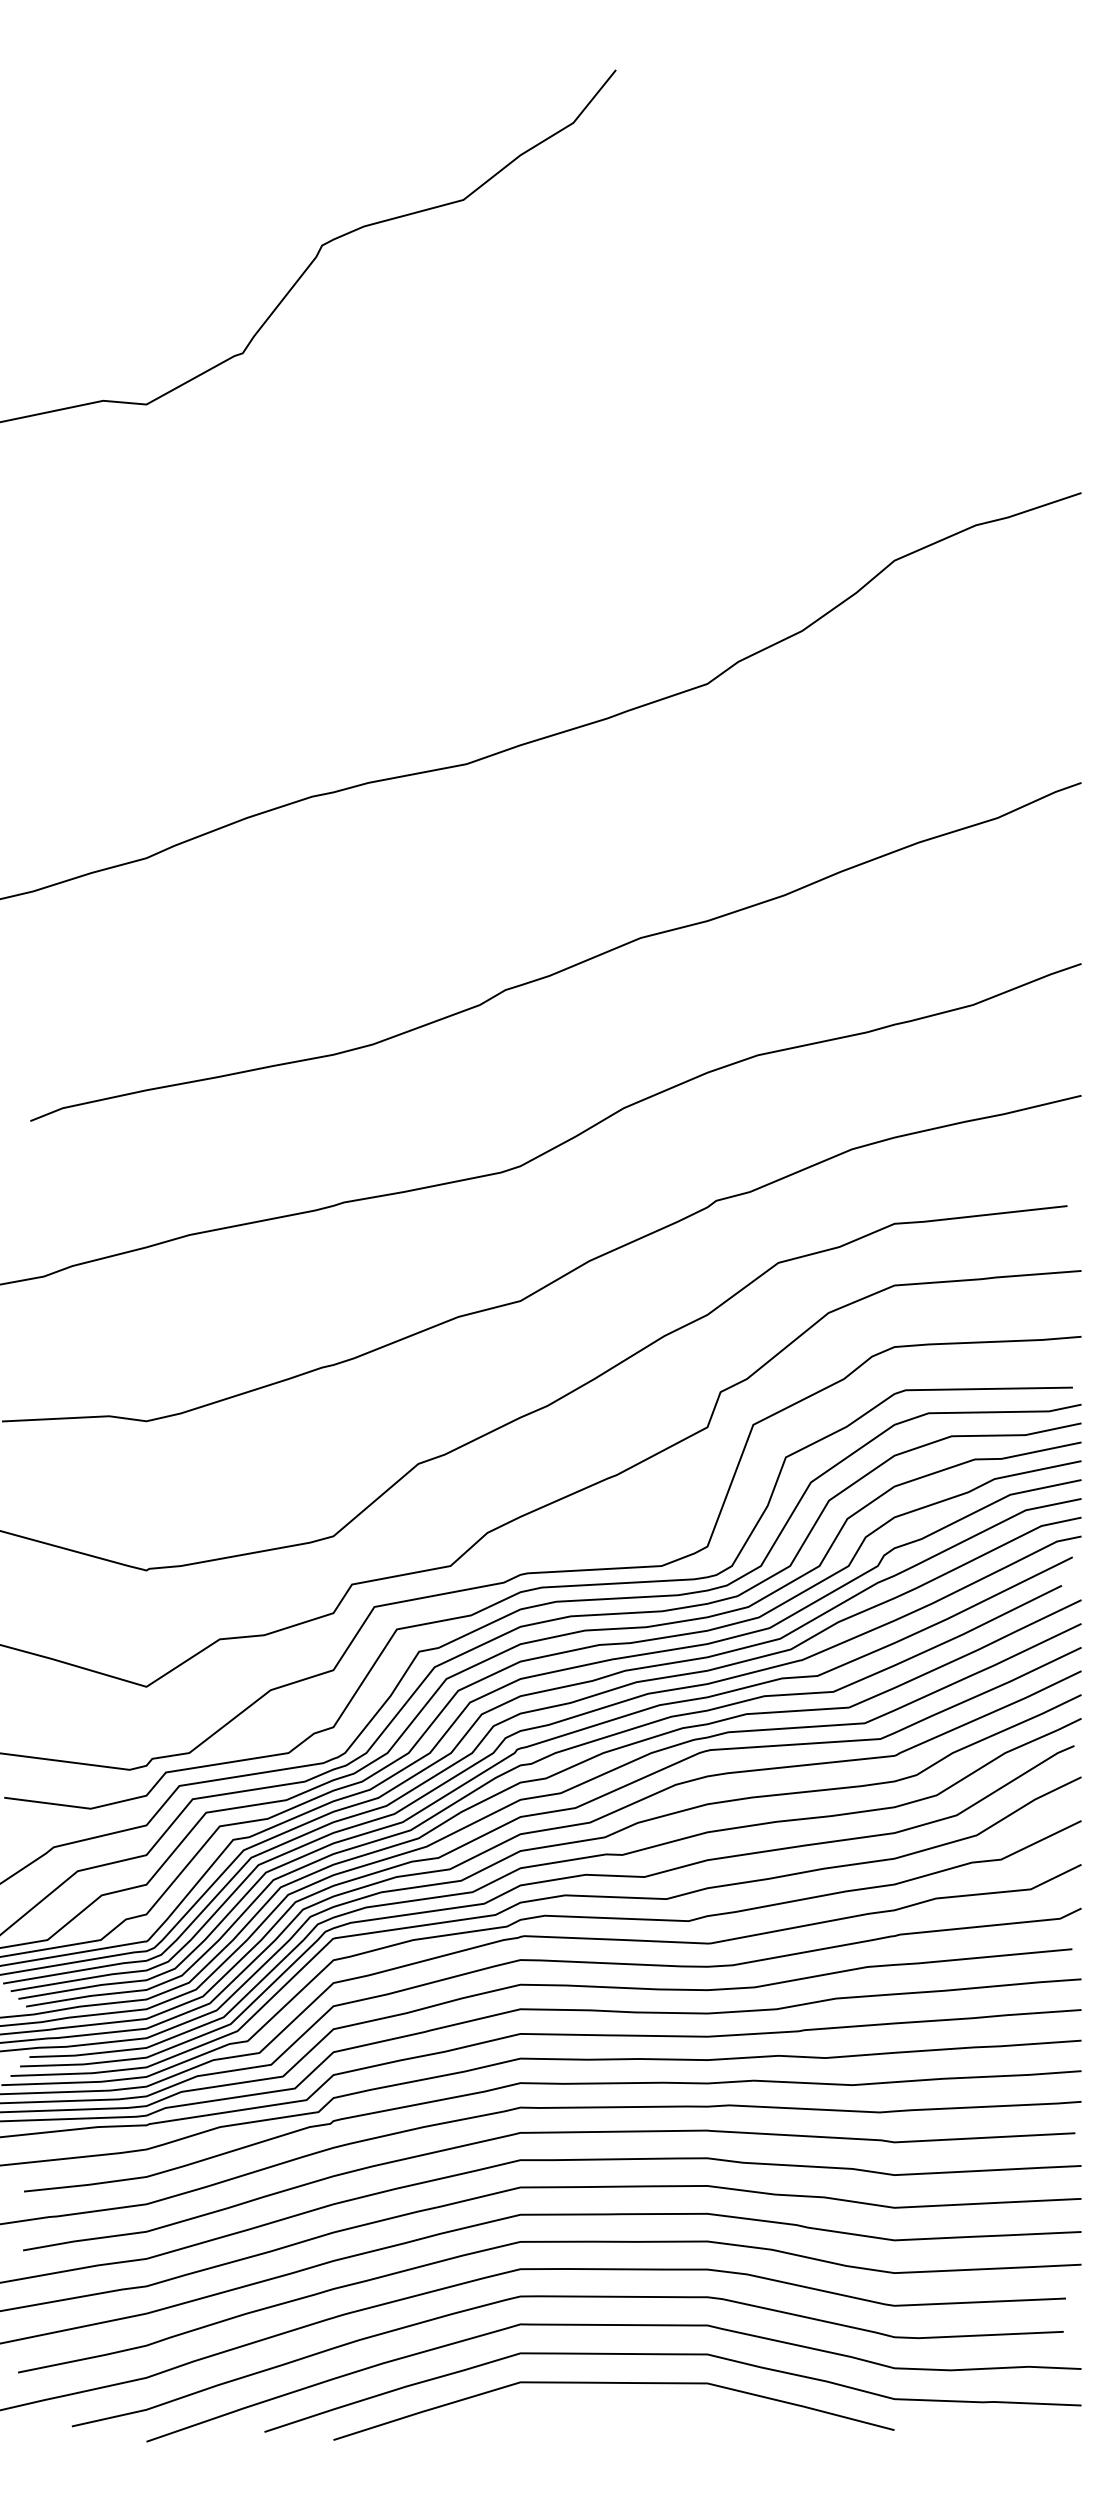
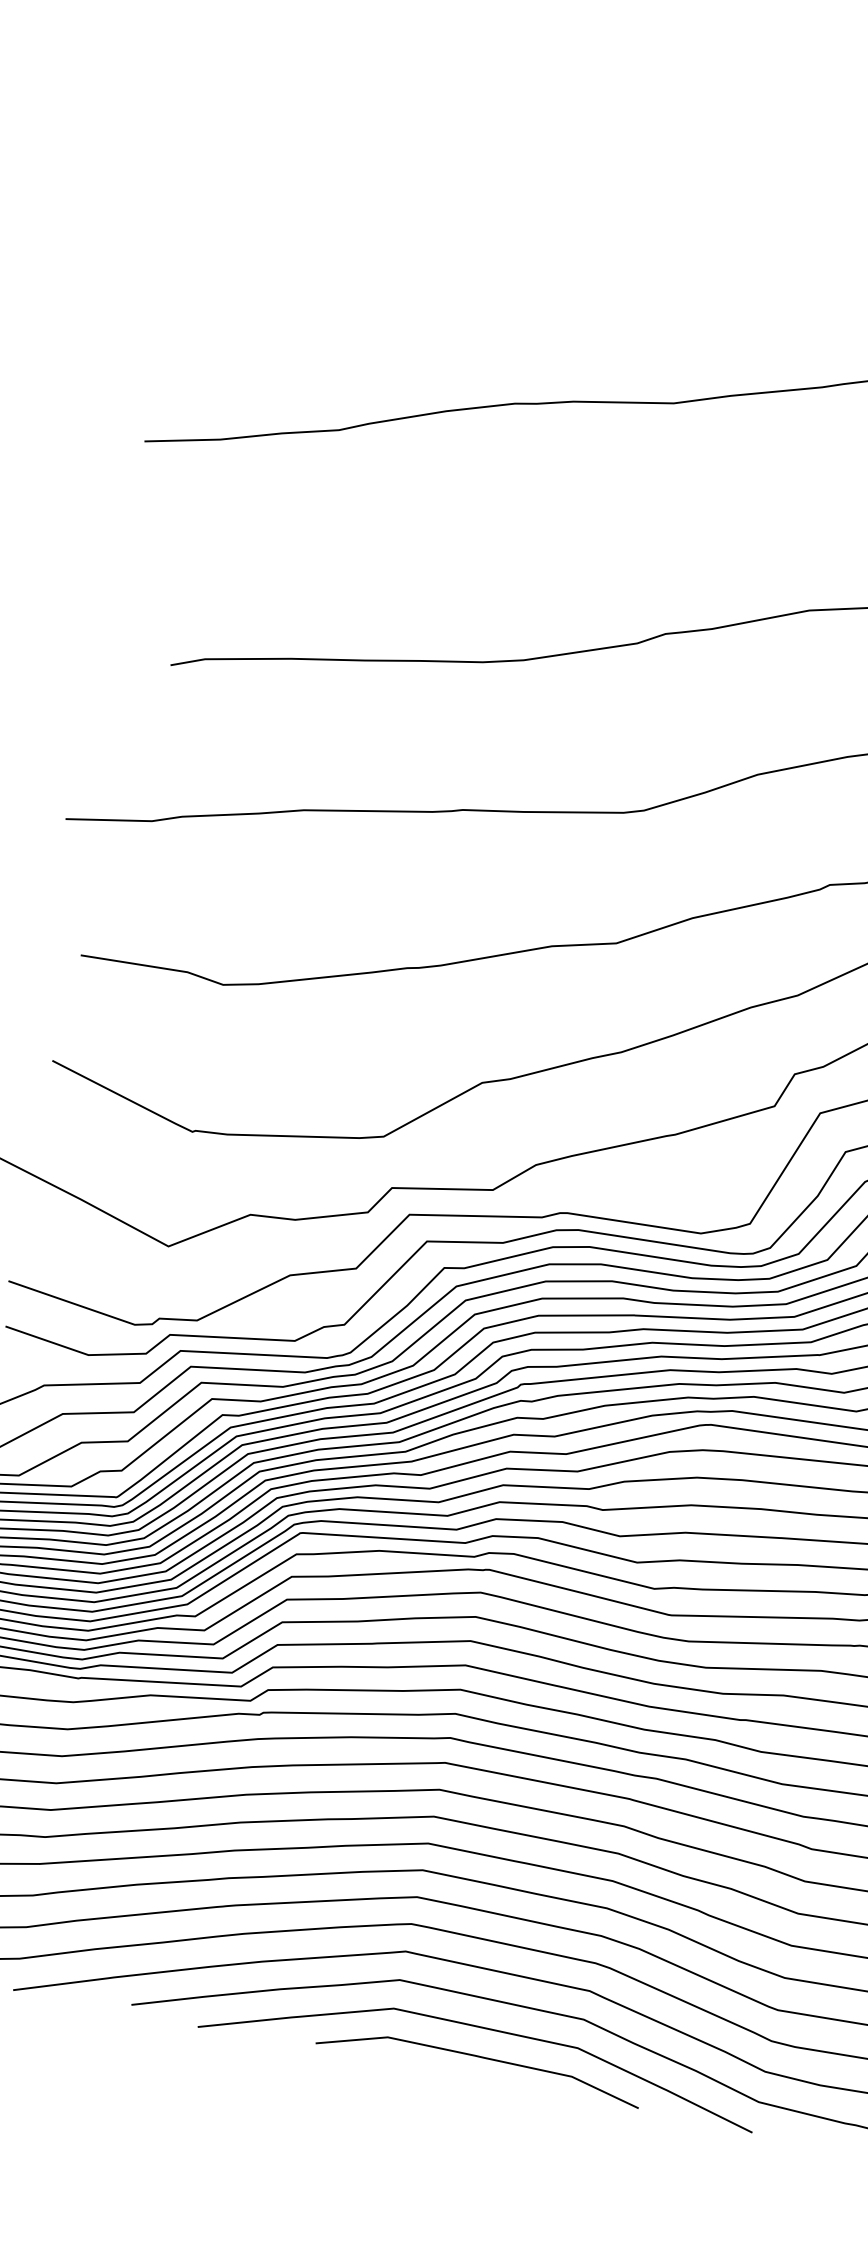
curve: (614, 2412) -> (480, 2057), added

